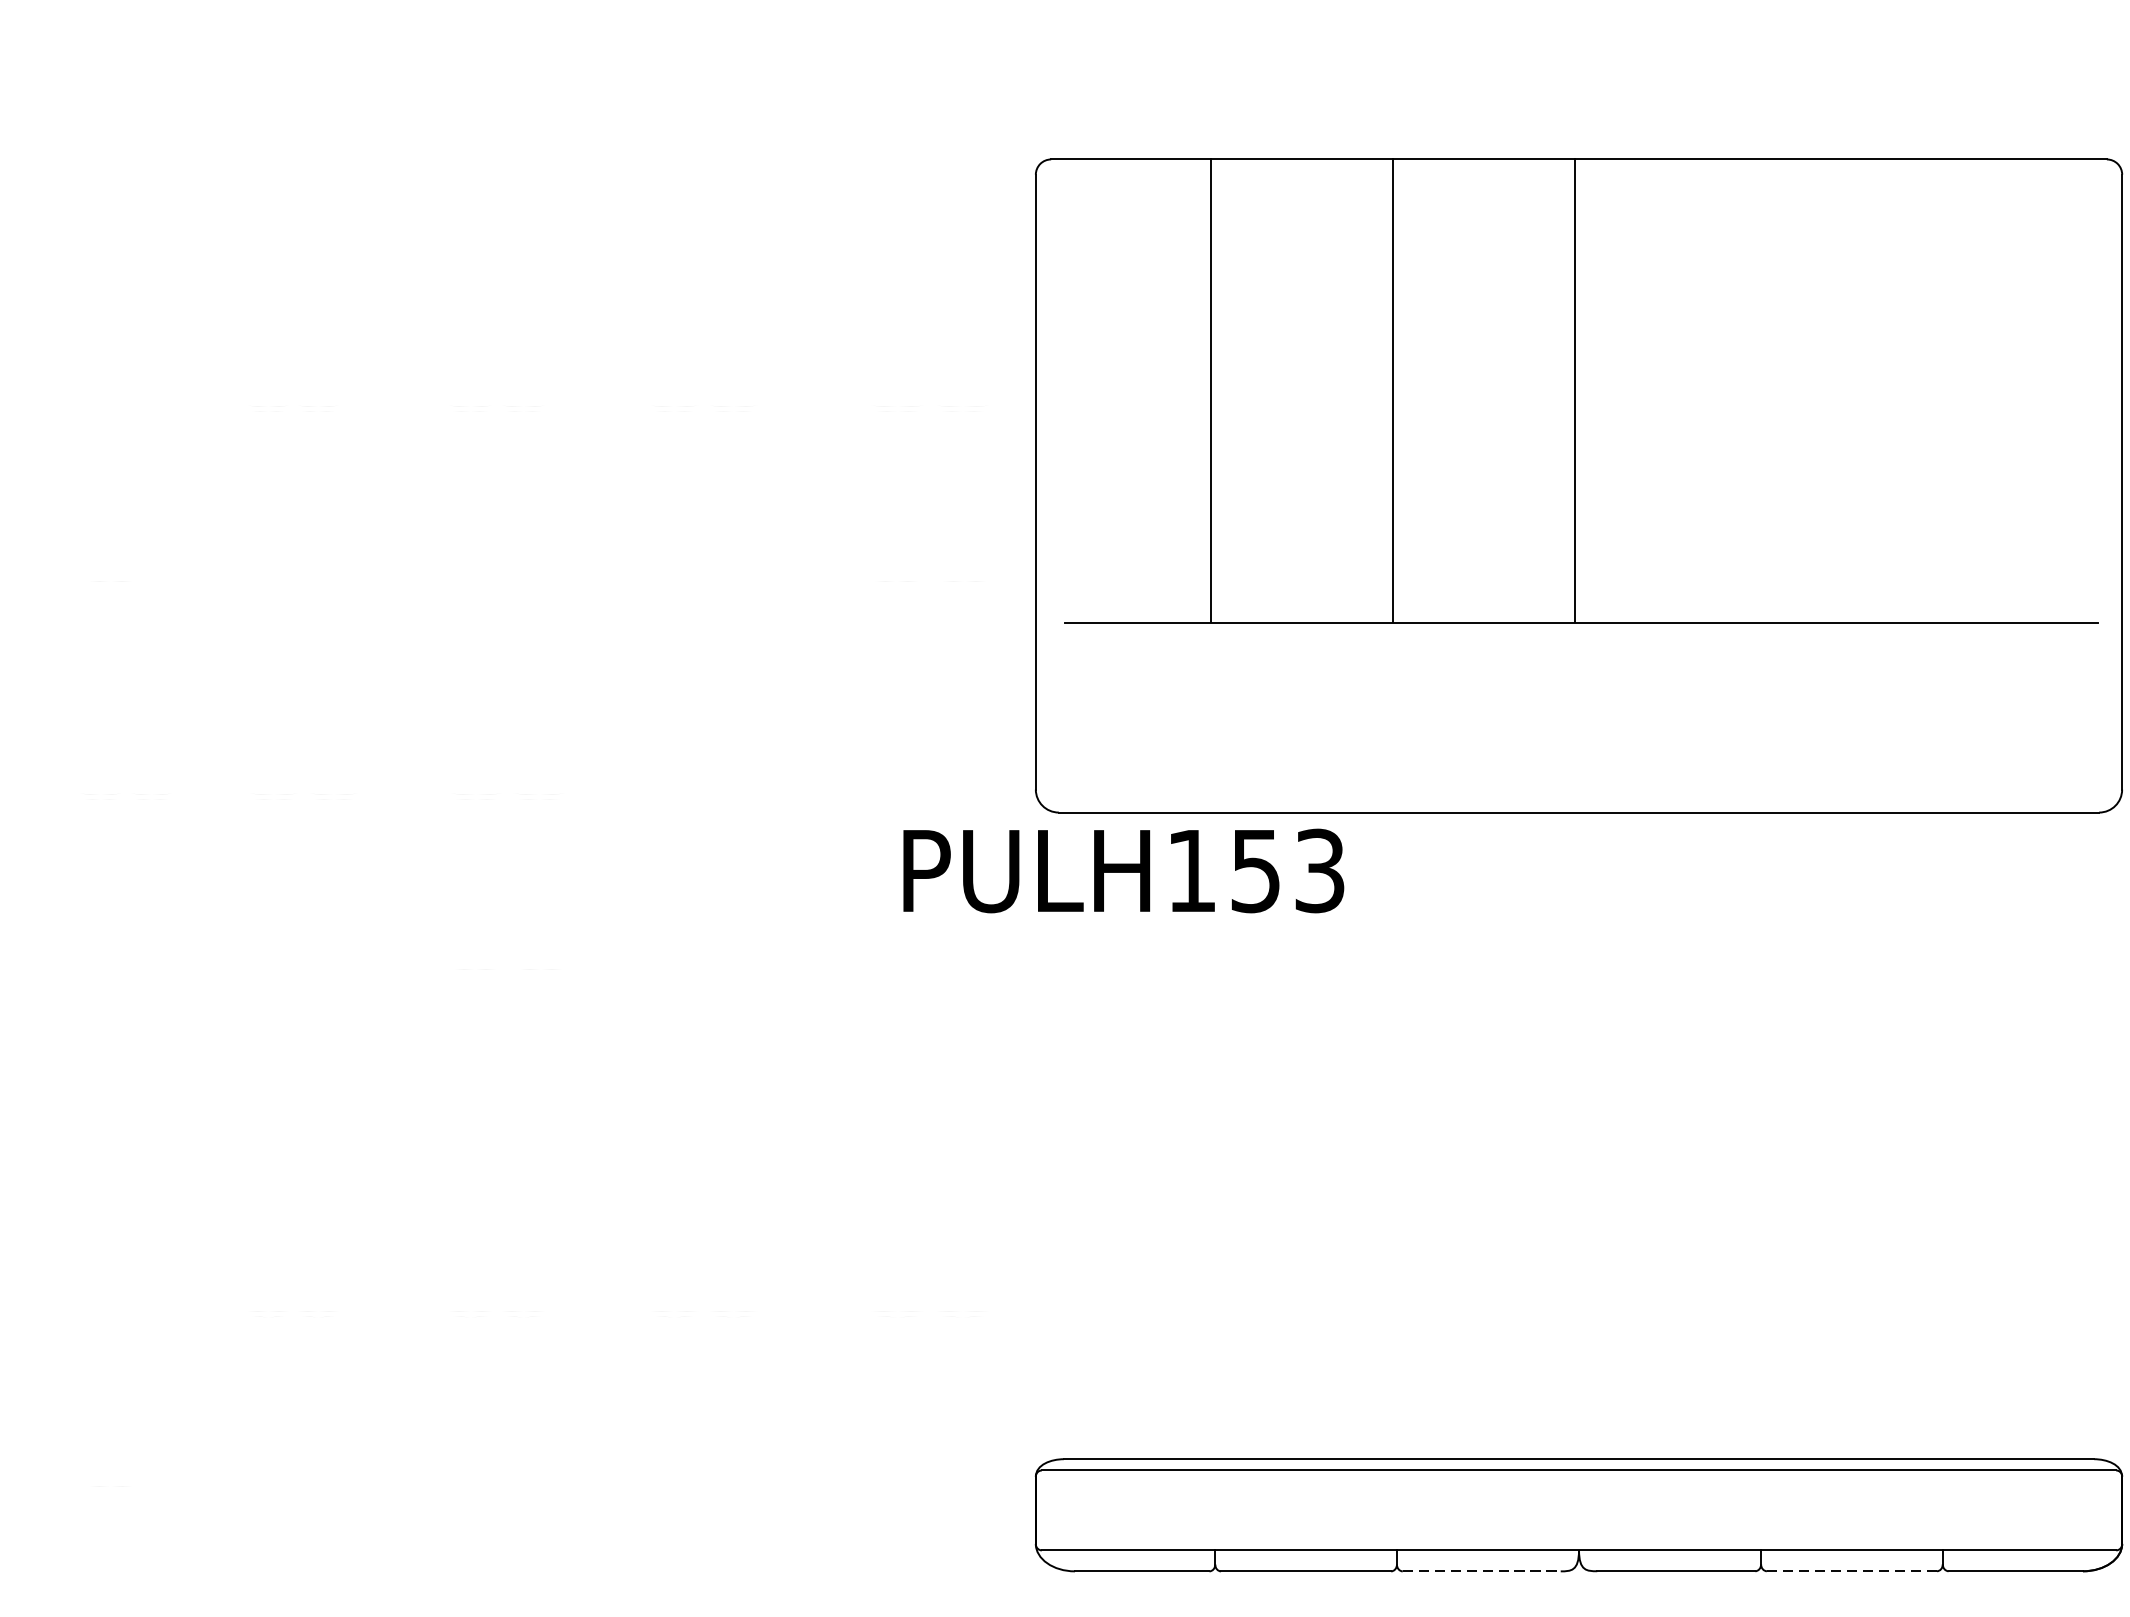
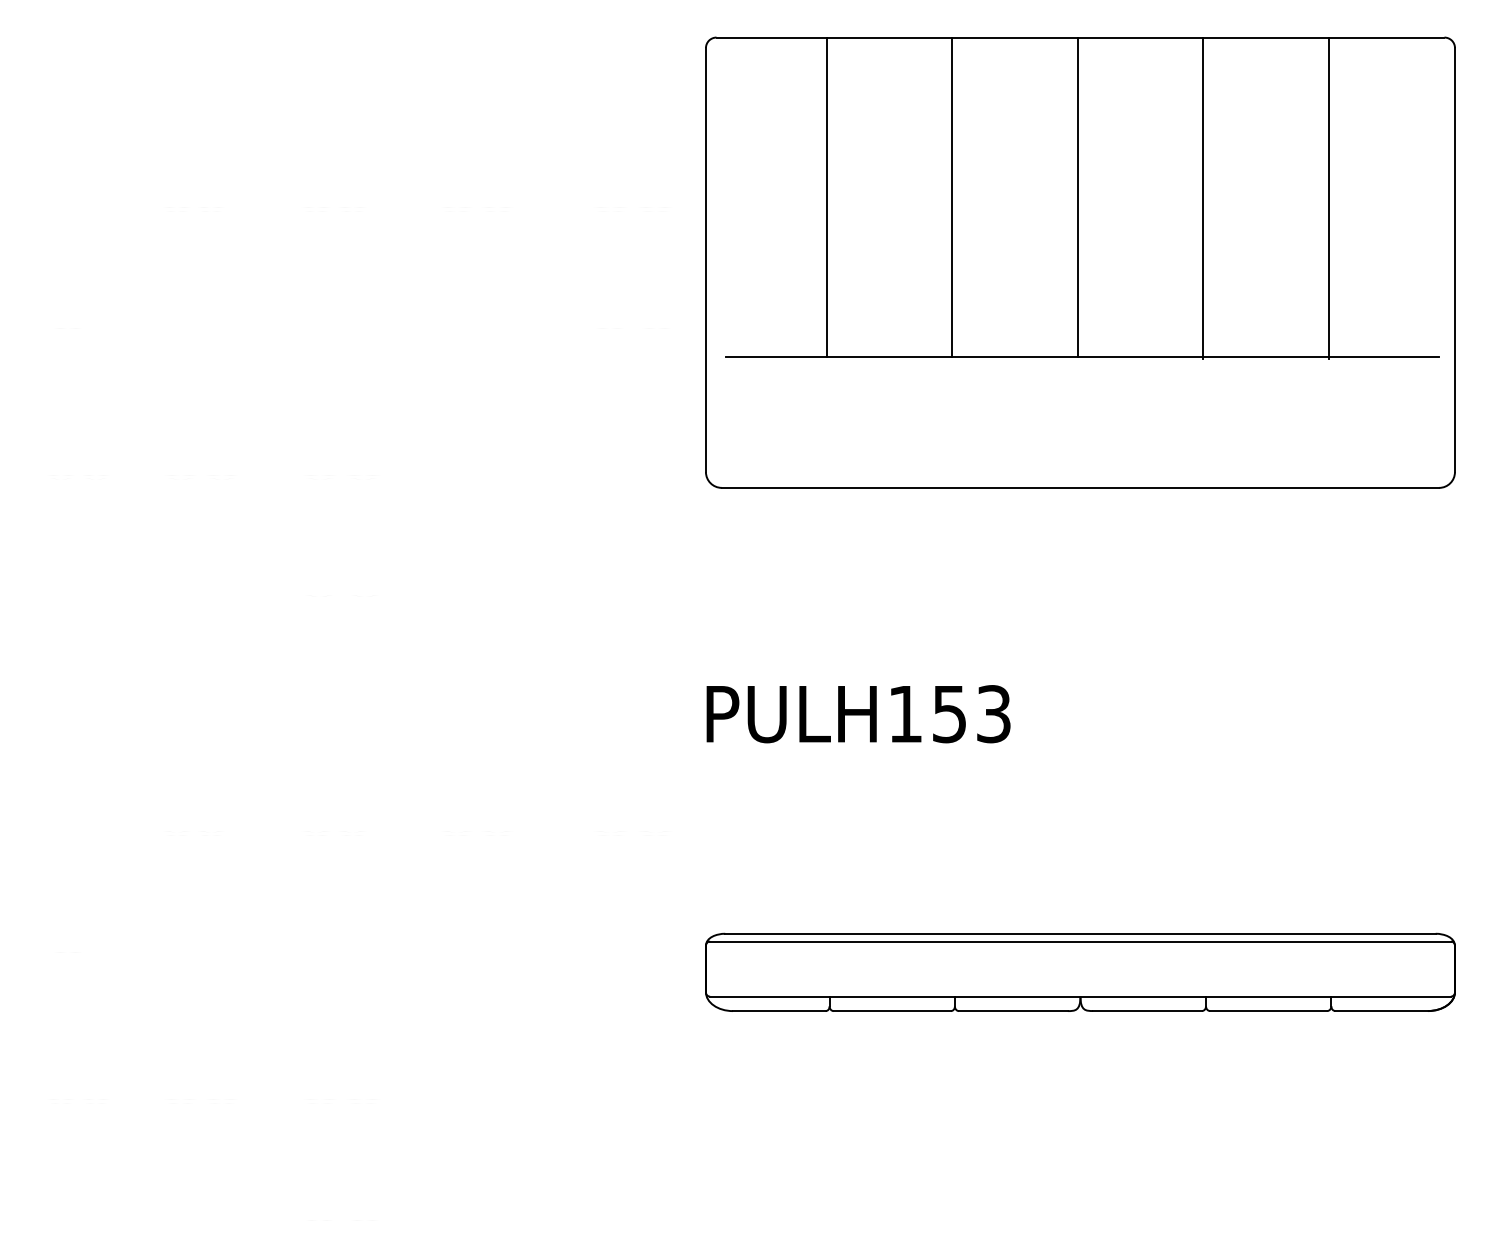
line: (1757, 391) -> (1203, 197), added
line: (1938, 391) -> (1328, 197), added
text: (1123, 871) -> (858, 714), moved
line: (1481, 1571) -> (1013, 1011), dashed -> solid
line: (1851, 1571) -> (1268, 1011), dashed -> solid

